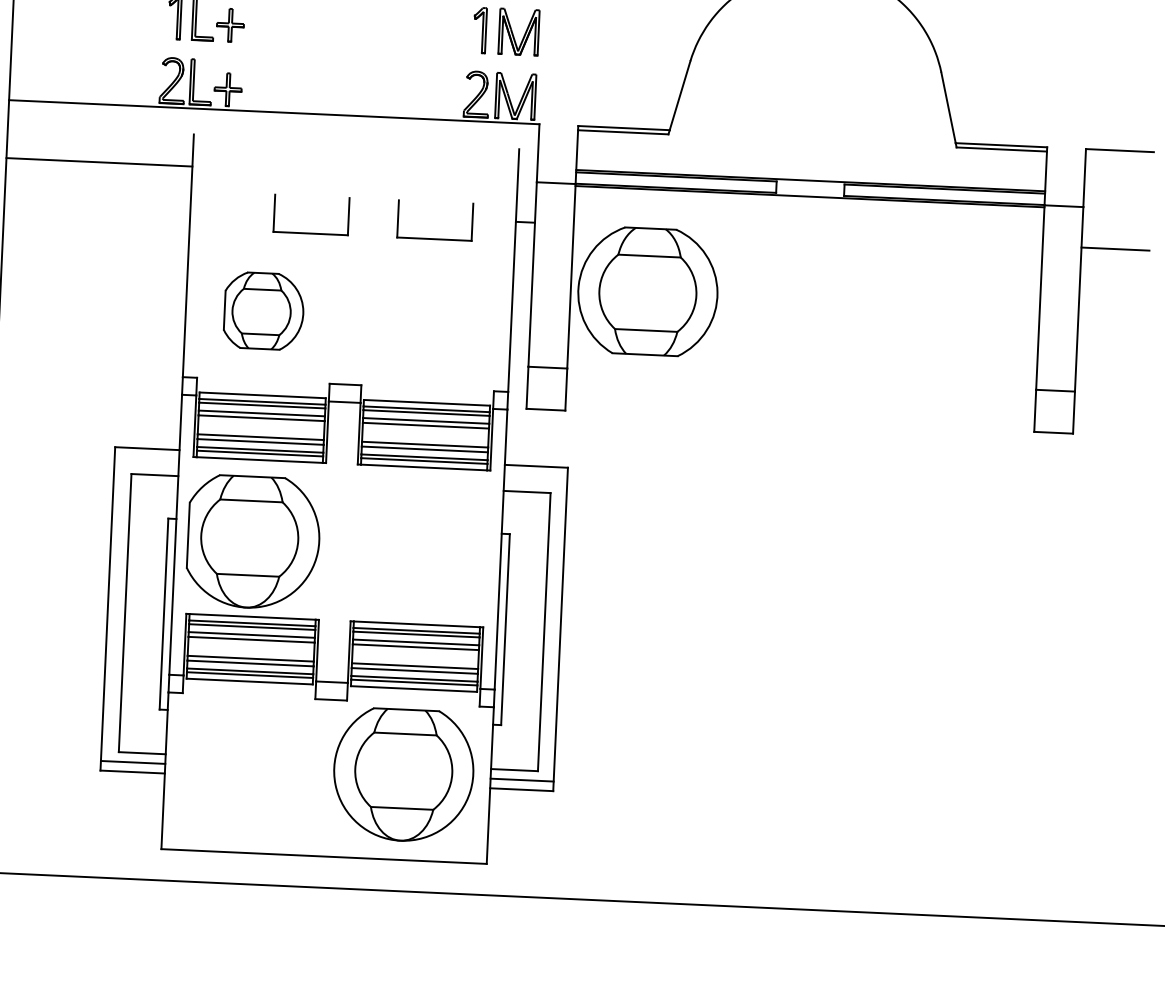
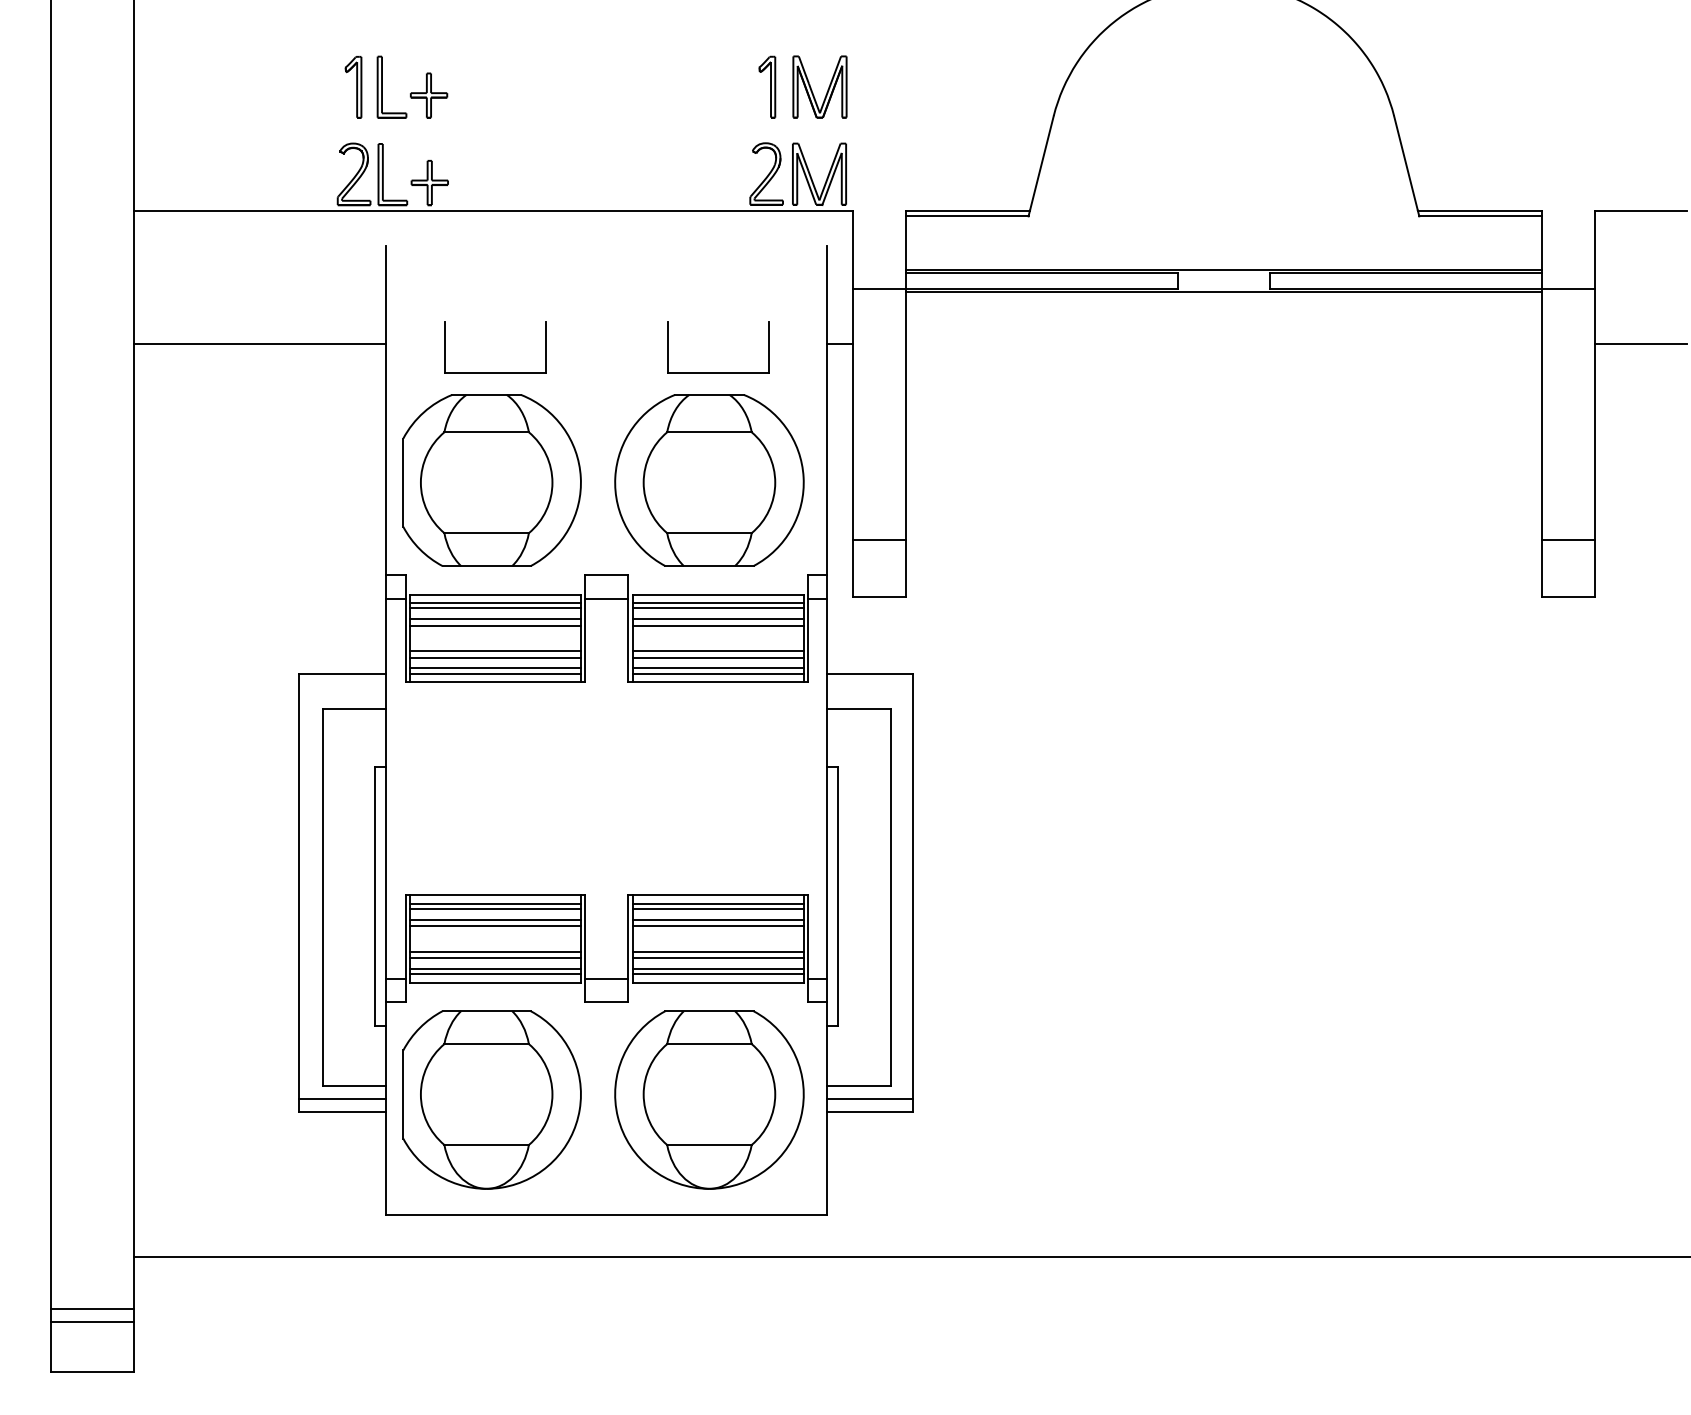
line: (99, 162) -> (260, 344), moved
part: (310, 233) -> (495, 372), moved
part: (647, 291) -> (709, 480), moved
part: (263, 311) -> (491, 480), size x1.67
part: (253, 541) -> (491, 1099), moved

